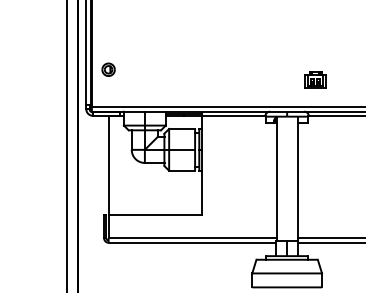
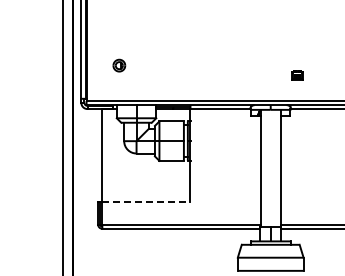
part: (108, 69) -> (119, 65), moved
part: (315, 80) -> (297, 75), size x0.6
line: (155, 214) -> (146, 202), solid -> dashed

